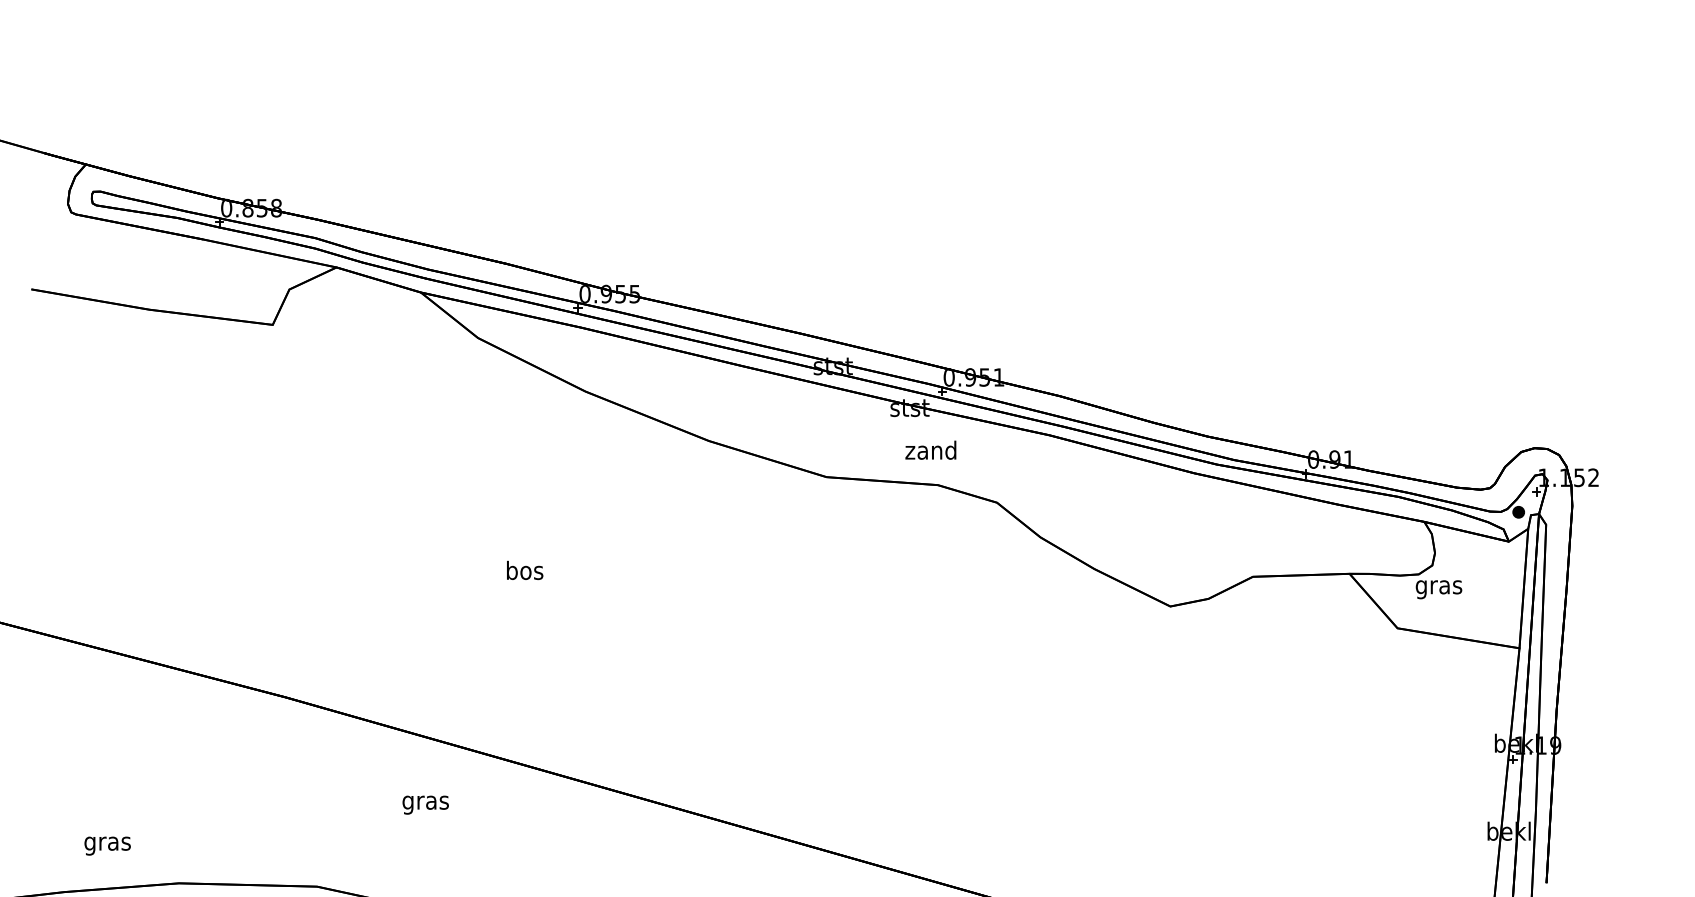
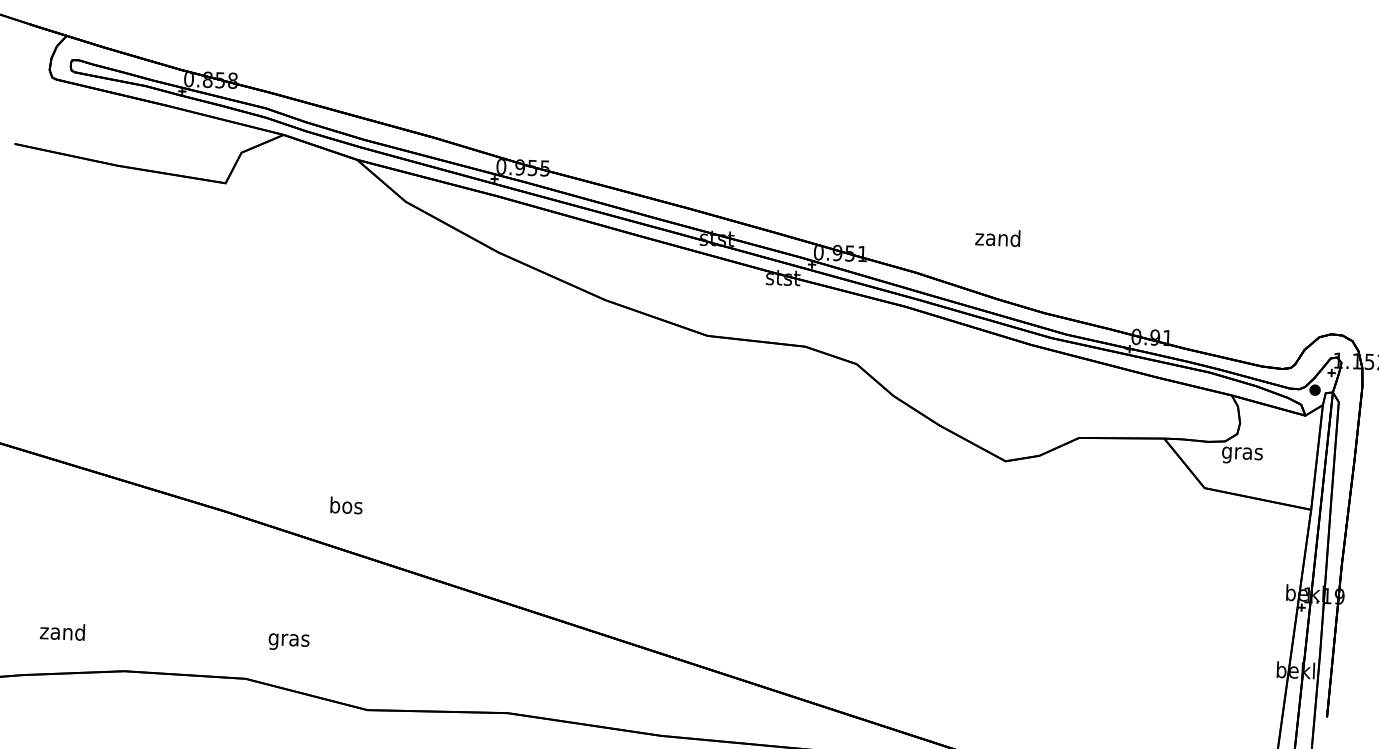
text: (930, 449) -> (997, 237), moved
text: (525, 569) -> (346, 504), moved
text: (425, 804) -> (288, 641), moved
text: (106, 843) -> (61, 633), gras -> zand

